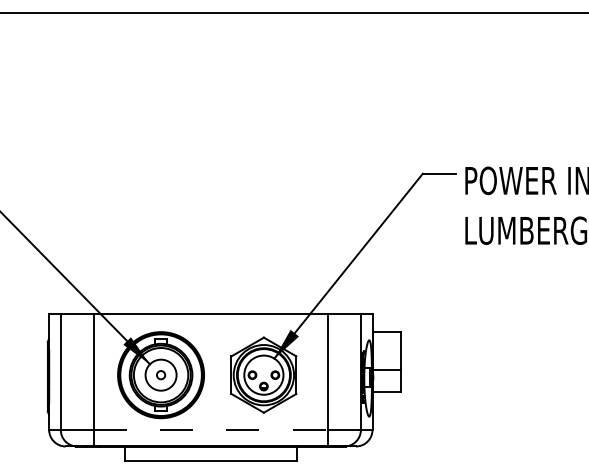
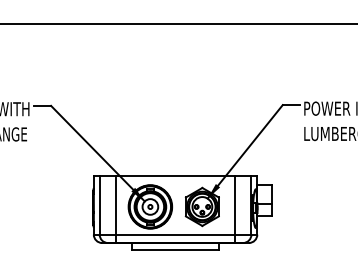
line: (212, 429) -> (176, 234), dashed -> solid

